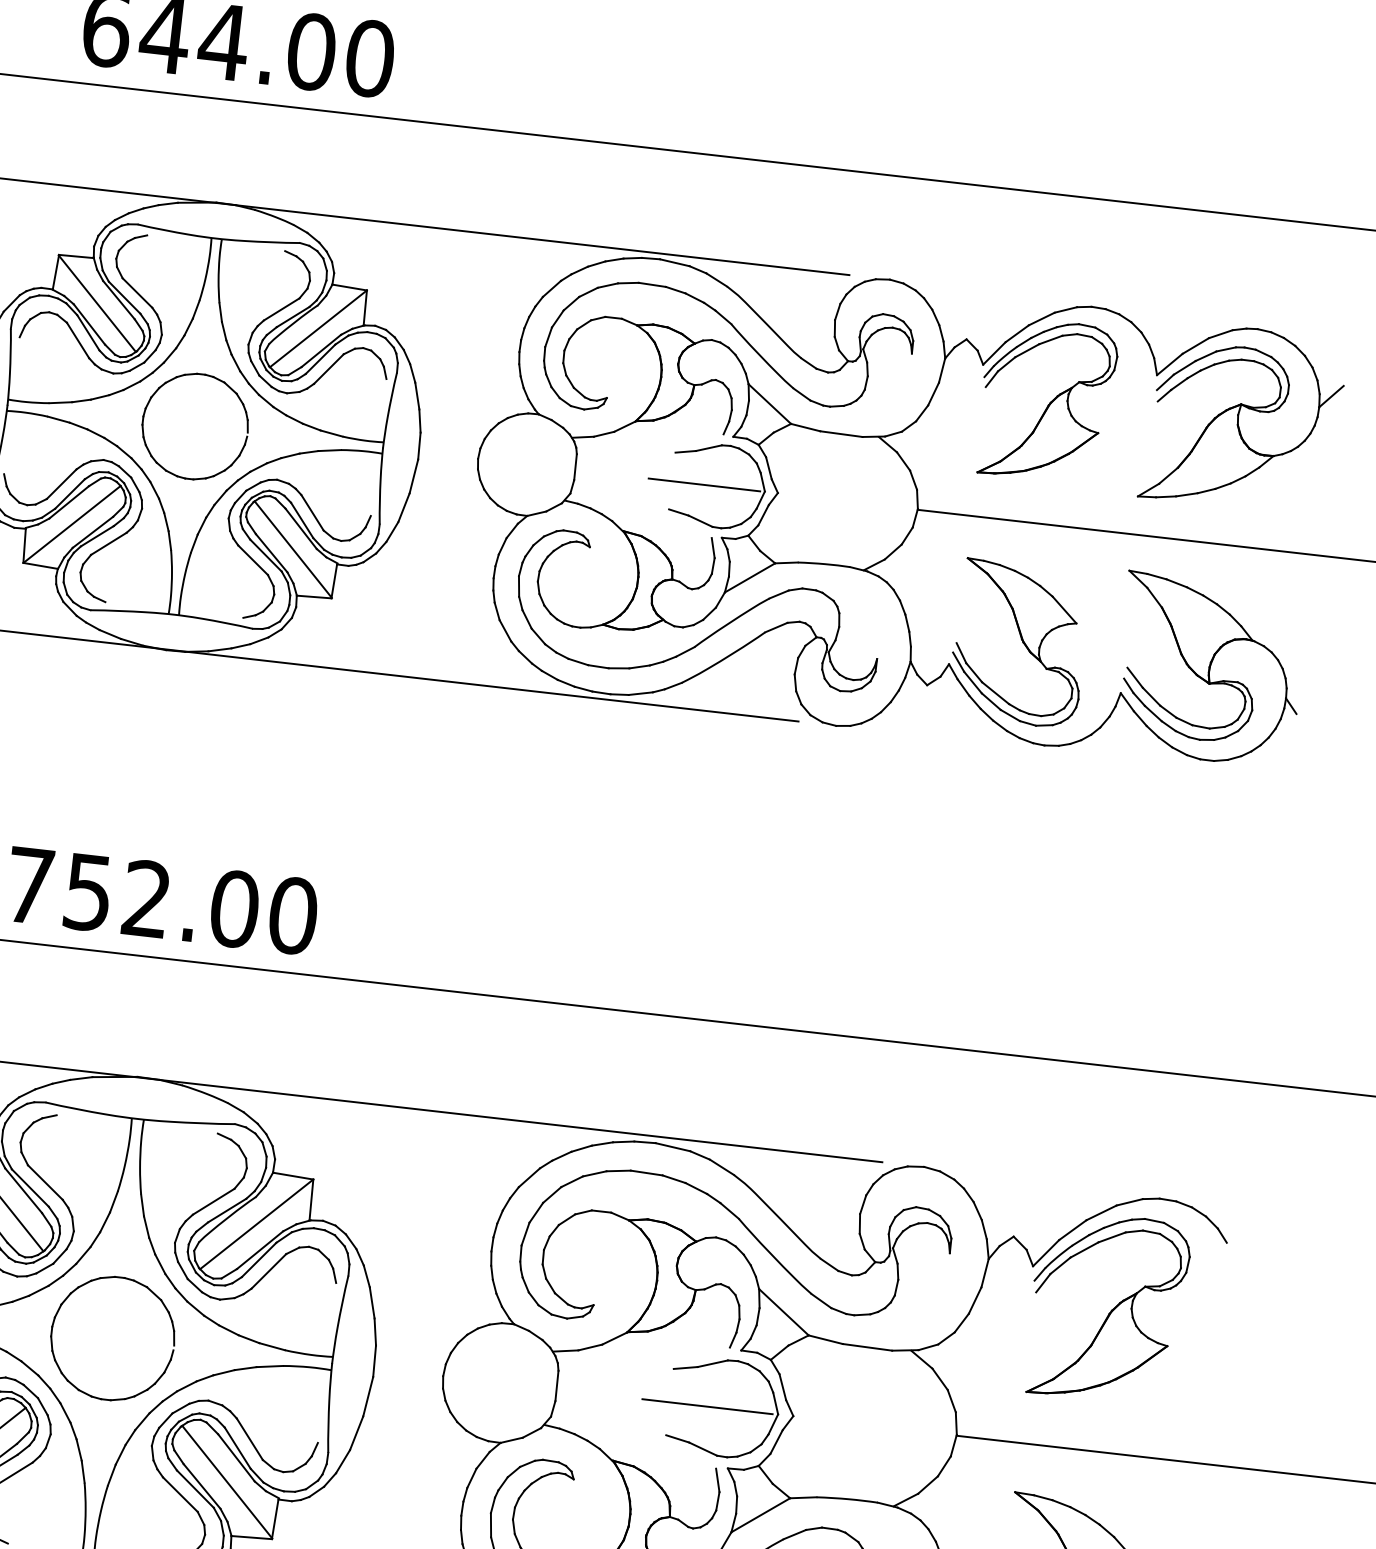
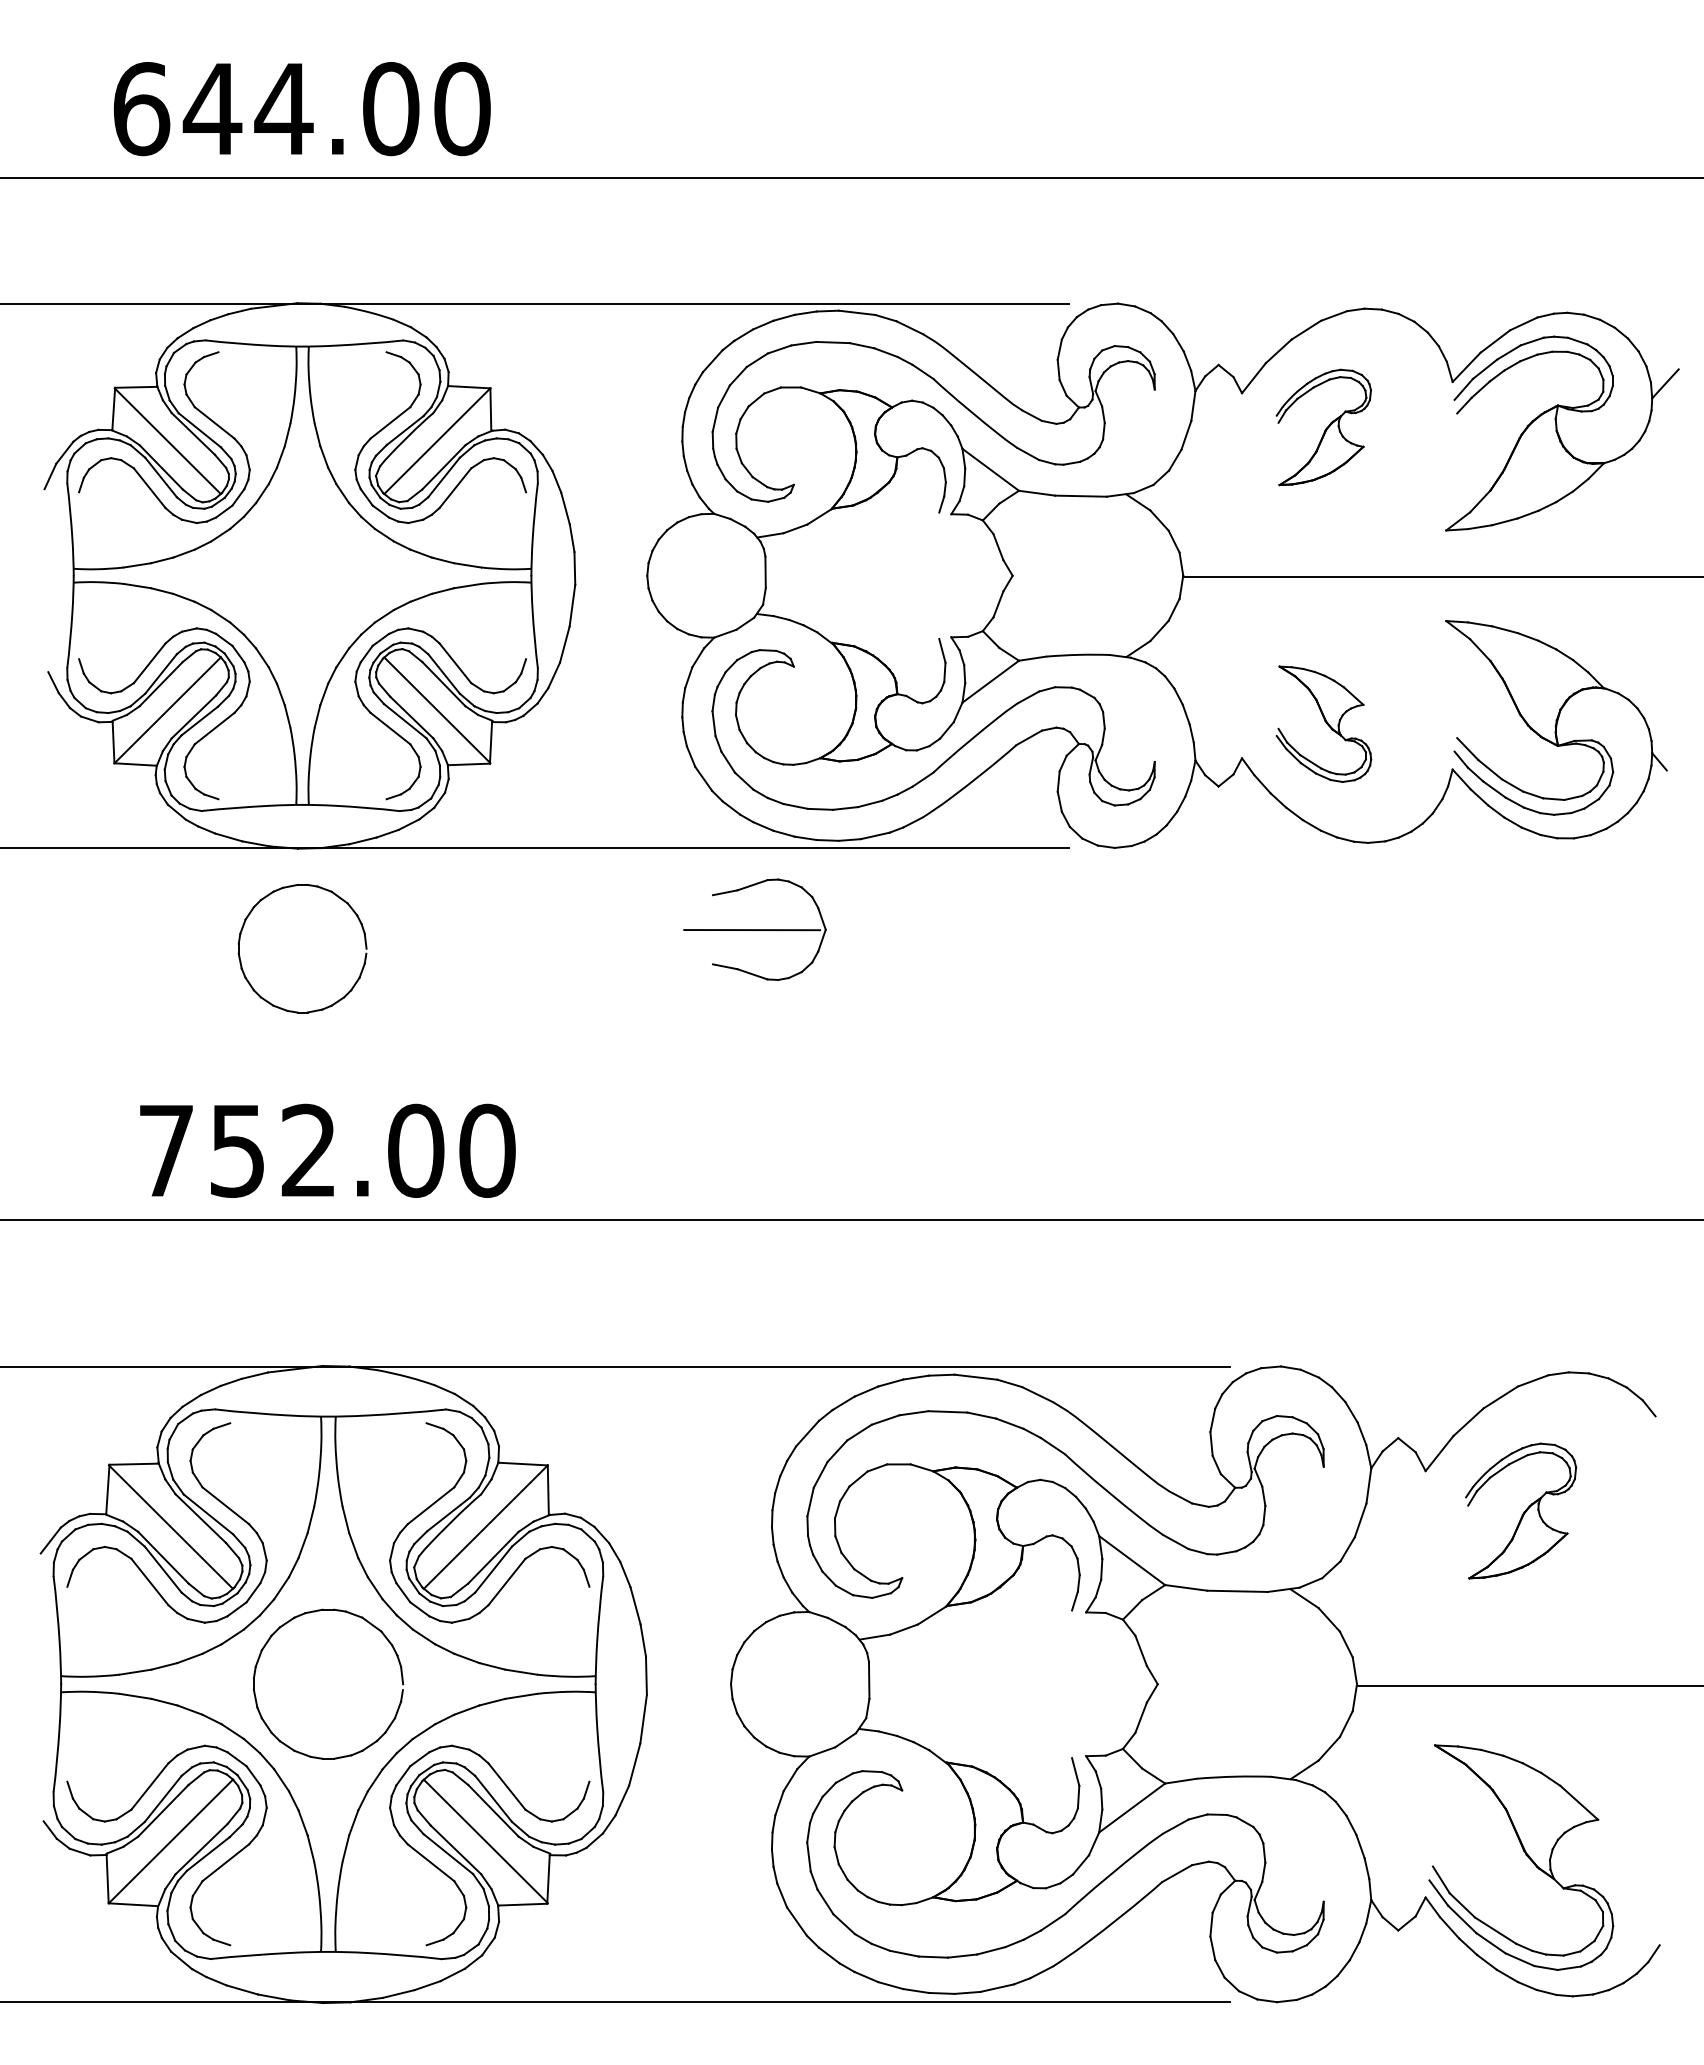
part: (231, 390) -> (341, 900), moved
part: (1046, 400) -> (1323, 427), size x0.6
part: (706, 484) -> (754, 929), moved
part: (1019, 644) -> (1323, 724), size x0.6
part: (1107, 1307) -> (1520, 1510), size x0.6
part: (710, 1406) -> (1056, 1683), removed

